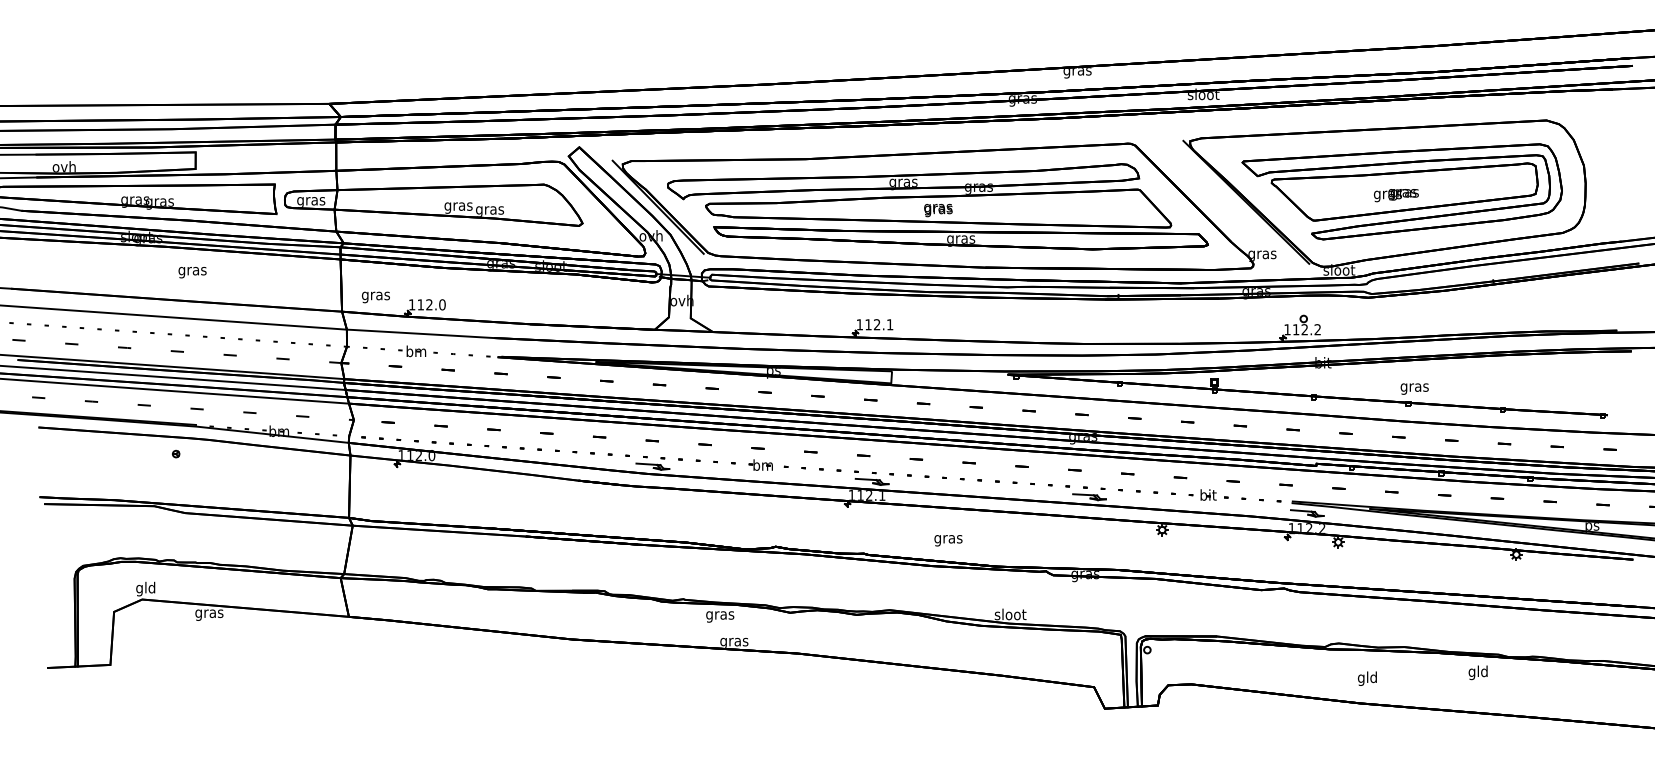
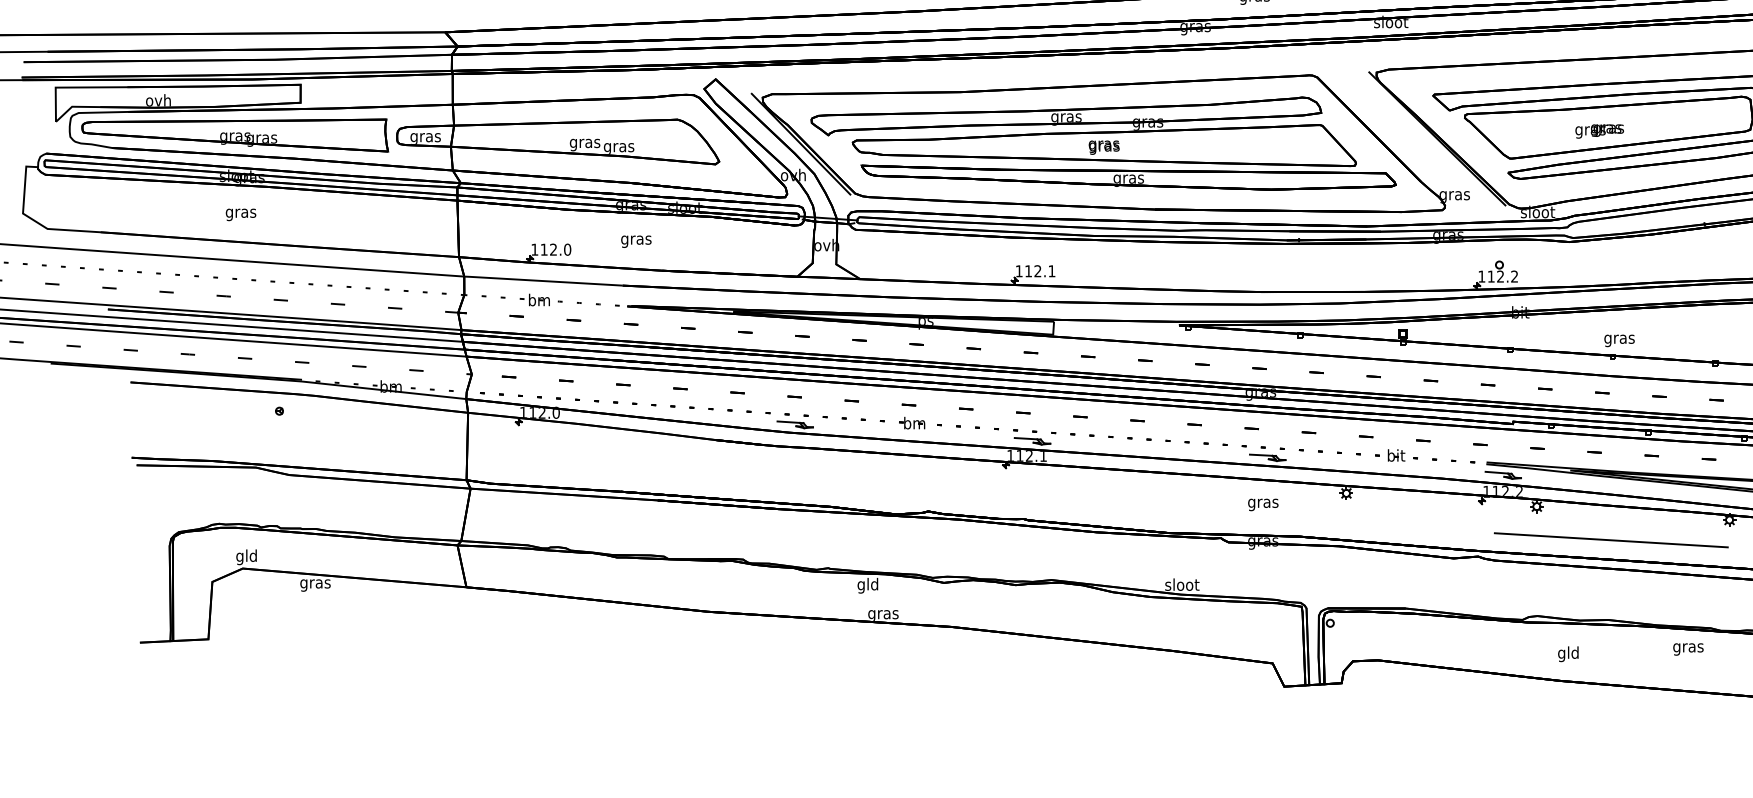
text: (192, 272) -> (240, 214), moved
text: (375, 297) -> (635, 241), moved
text: (948, 540) -> (1263, 504), moved
line: (1406, 572) -> (1610, 539), added
text: (720, 615) -> (868, 585), gras -> gld
text: (1478, 672) -> (1688, 647), gld -> gras

